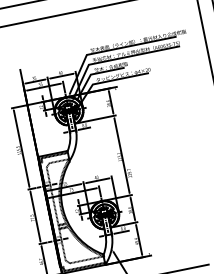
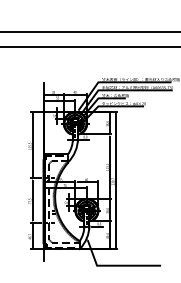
line: (132, 171) -> (115, 180), added

